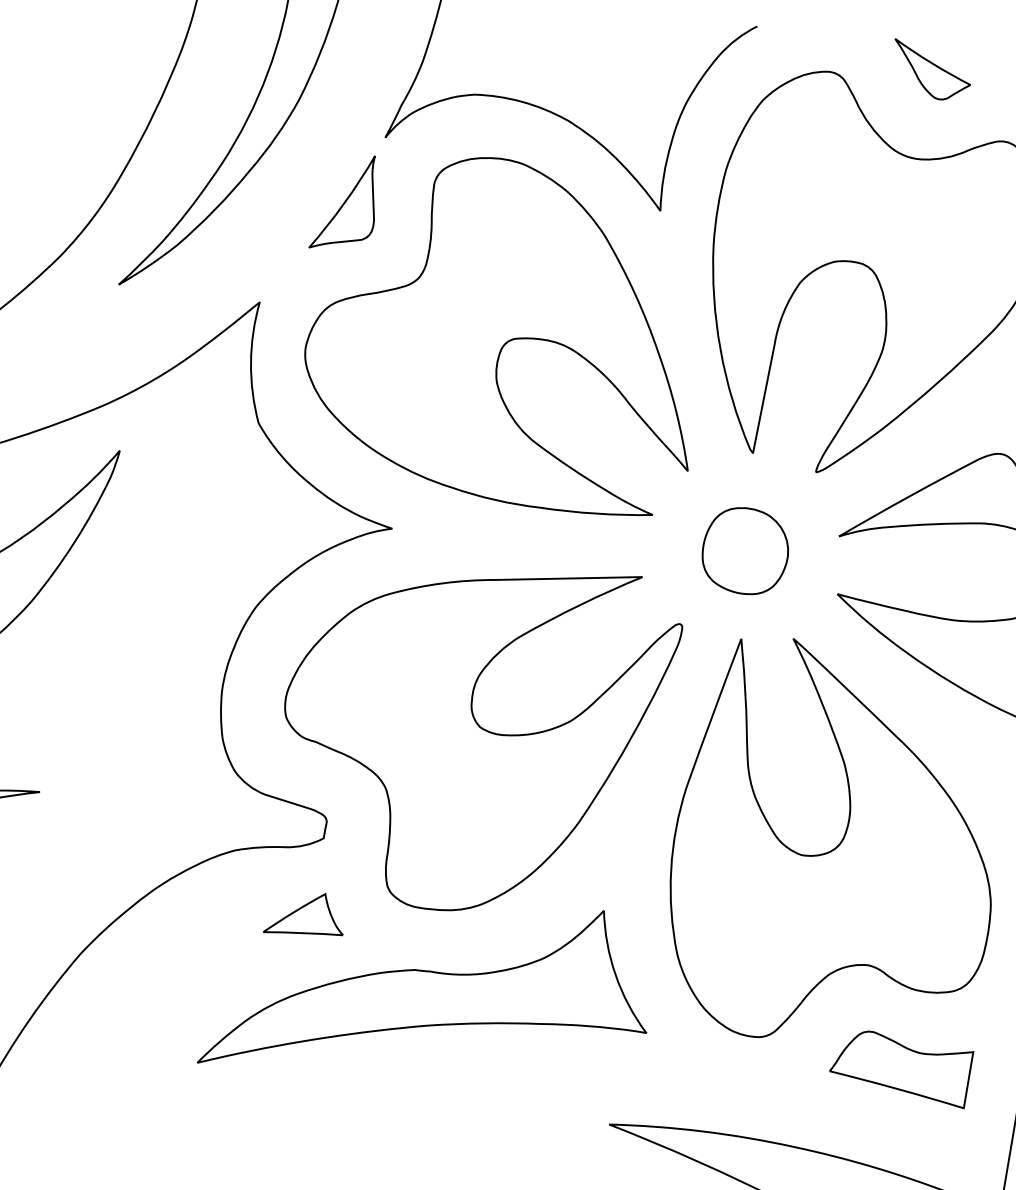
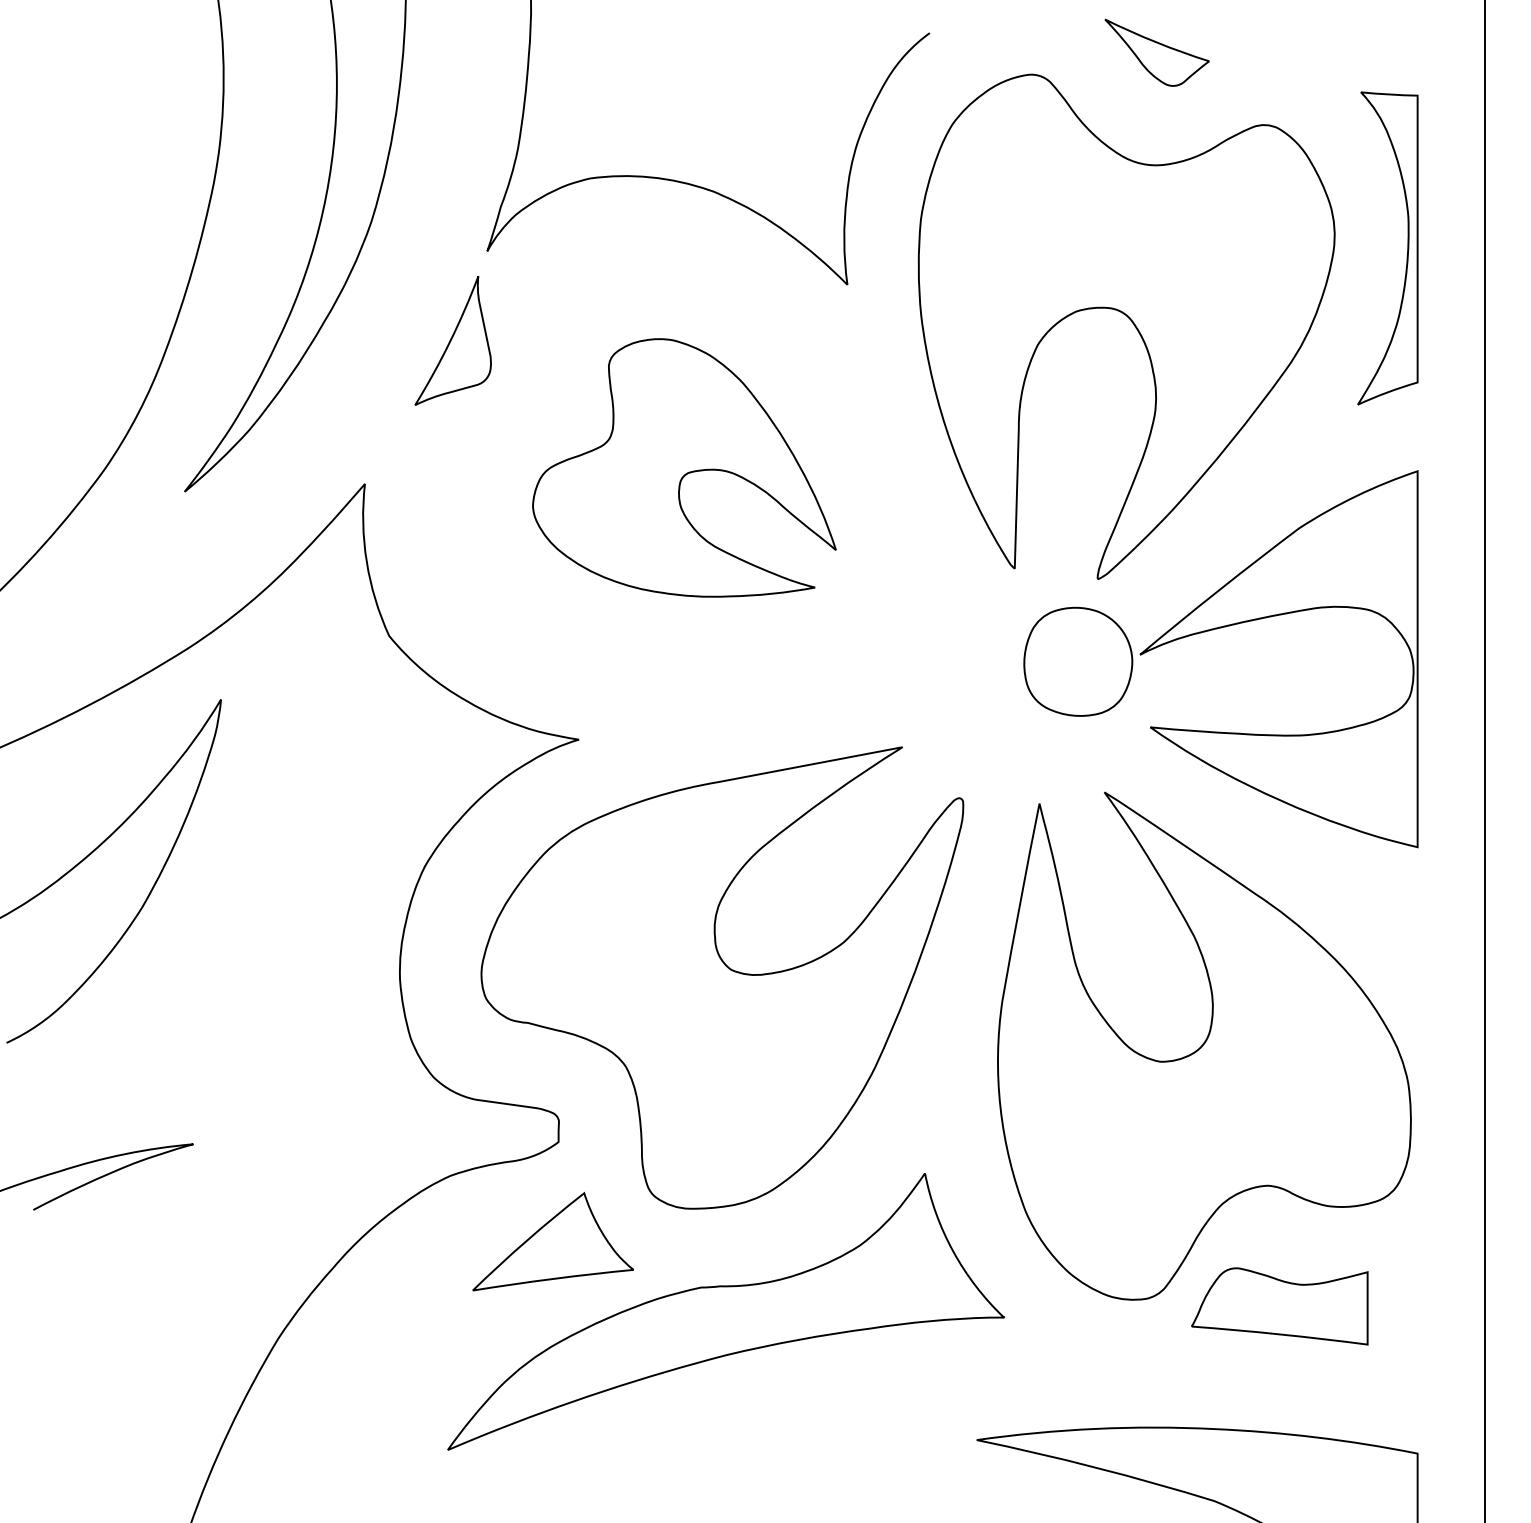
part: (509, 331) -> (684, 467), size x0.6
part: (745, 550) -> (1078, 661), moved
part: (305, 914) -> (552, 1241), size x1.6
part: (900, 1067) -> (1279, 1306), moved

